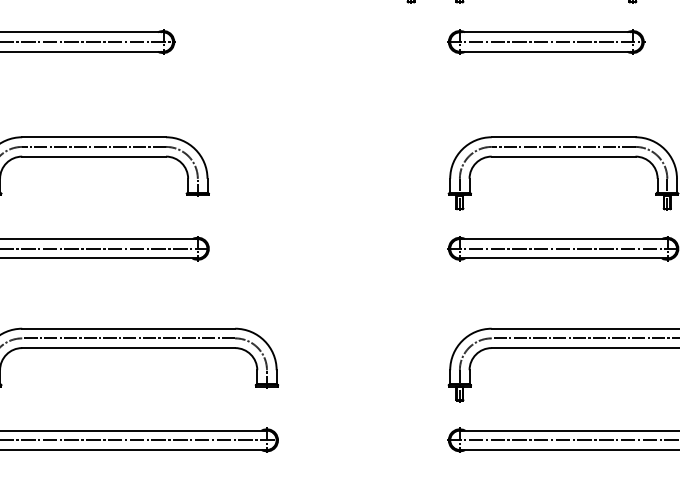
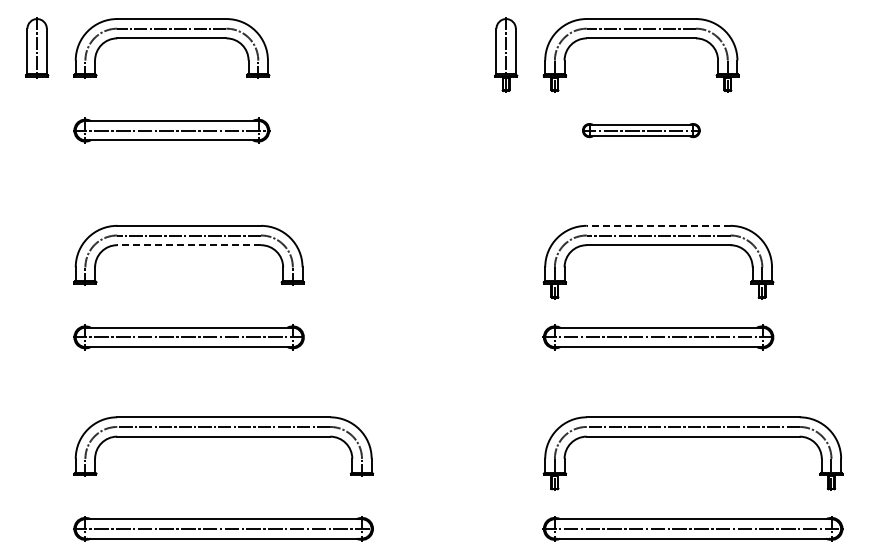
part: (546, 41) -> (641, 130), size x0.6
line: (563, 136) -> (658, 225), solid -> dashed
line: (94, 156) -> (189, 245), solid -> dashed

